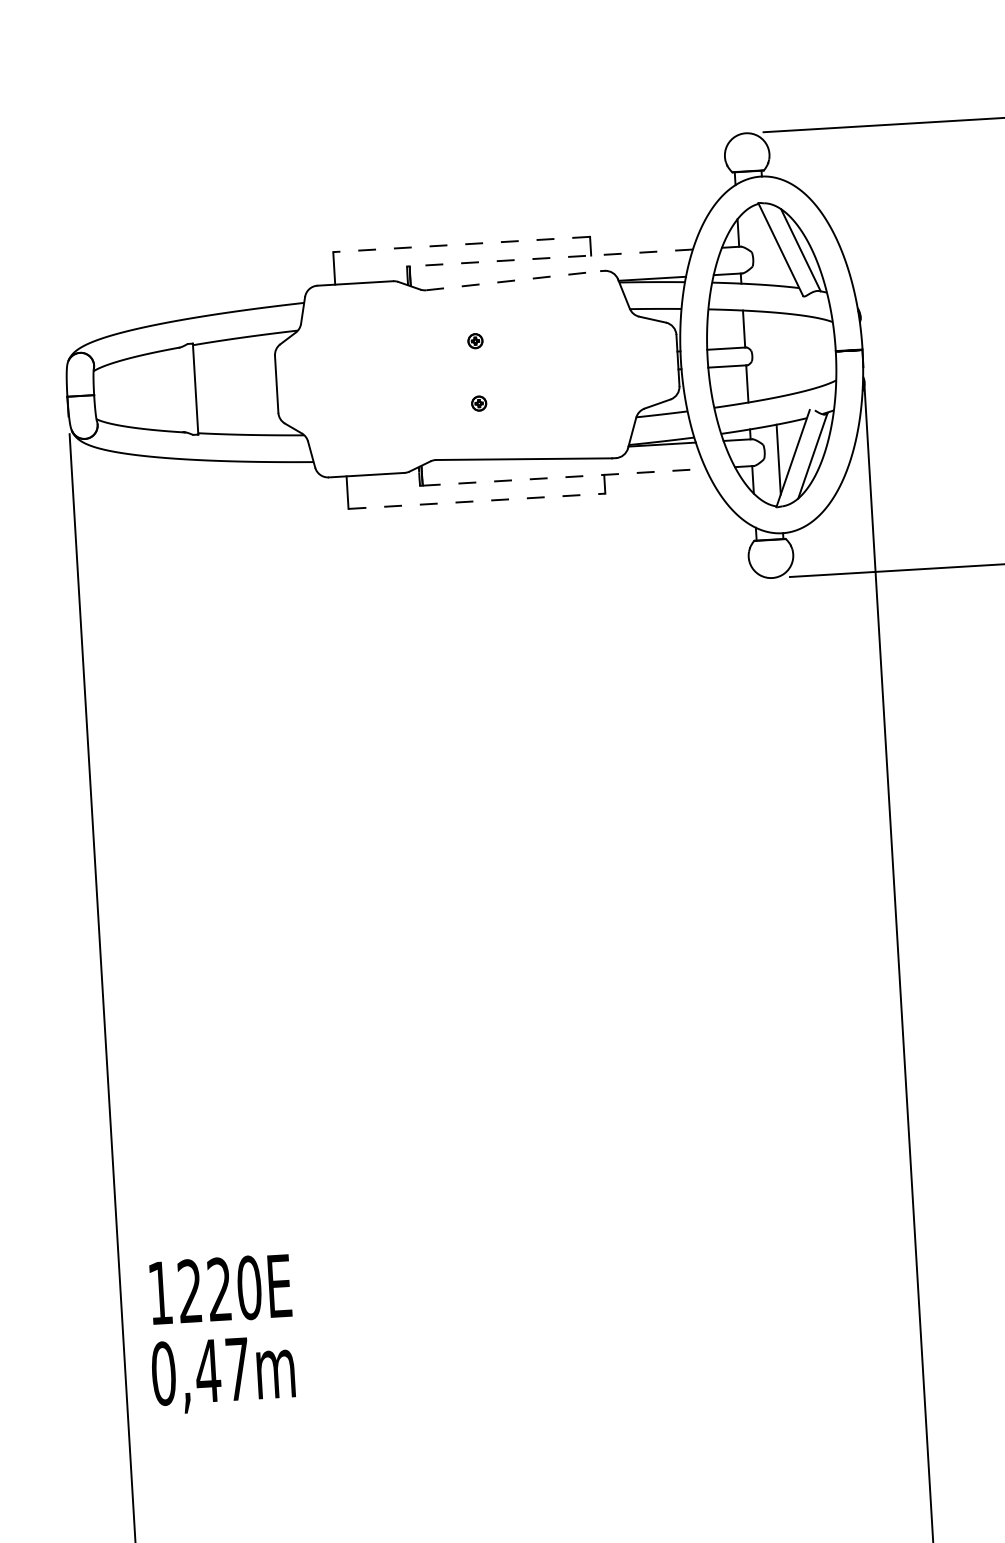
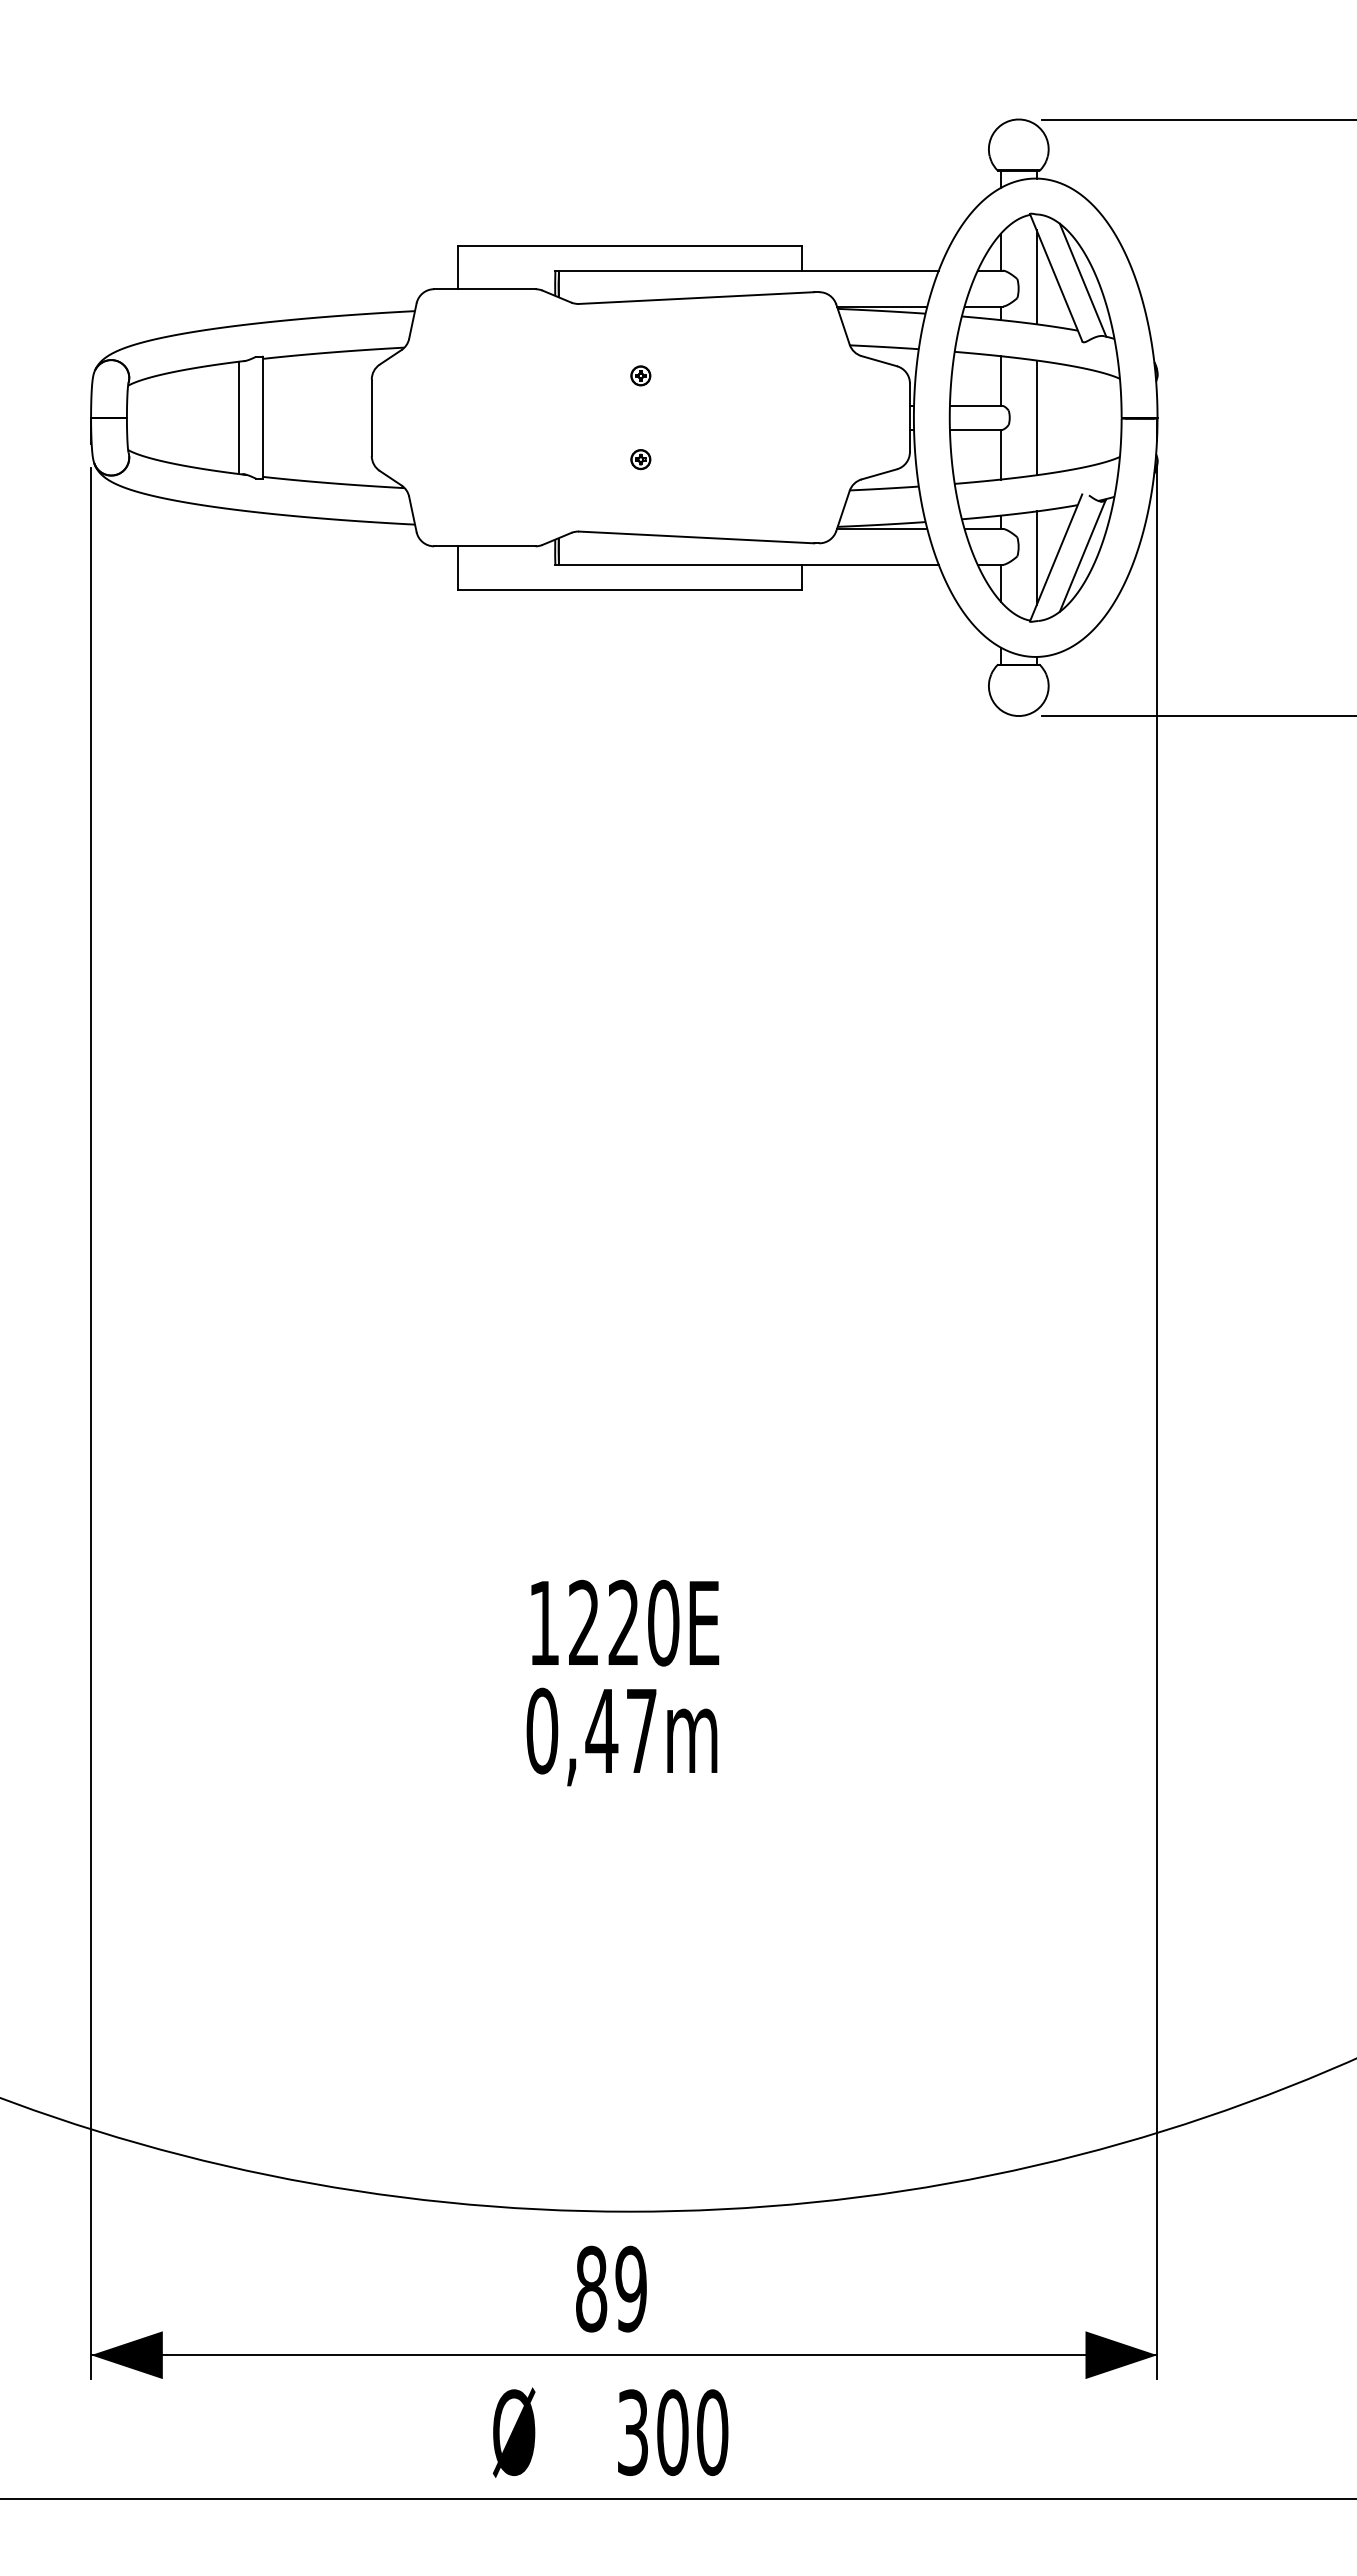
line: (461, 244) -> (629, 245), dashed -> solid
line: (766, 250) -> (1036, 277), added
line: (551, 257) -> (748, 270), dashed -> solid
line: (513, 281) -> (696, 298), dashed -> solid
line: (772, 354) -> (1036, 417), added
line: (178, 389) -> (239, 417), added
line: (564, 477) -> (748, 564), dashed -> solid
line: (477, 500) -> (630, 589), dashed -> solid
text: (221, 1333) -> (622, 1682), moved

